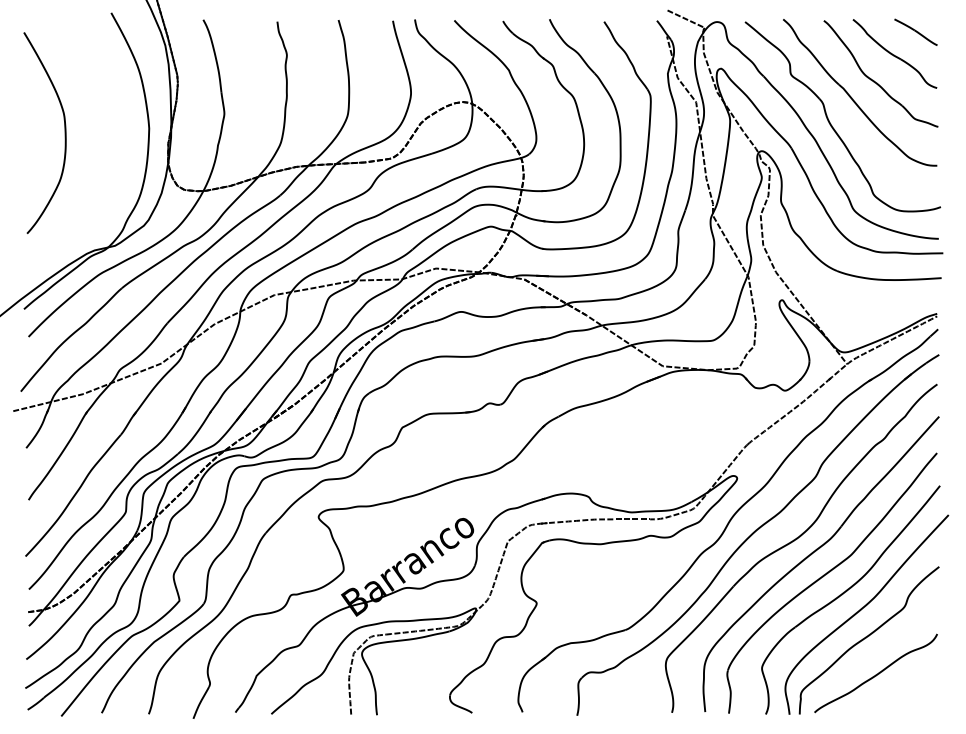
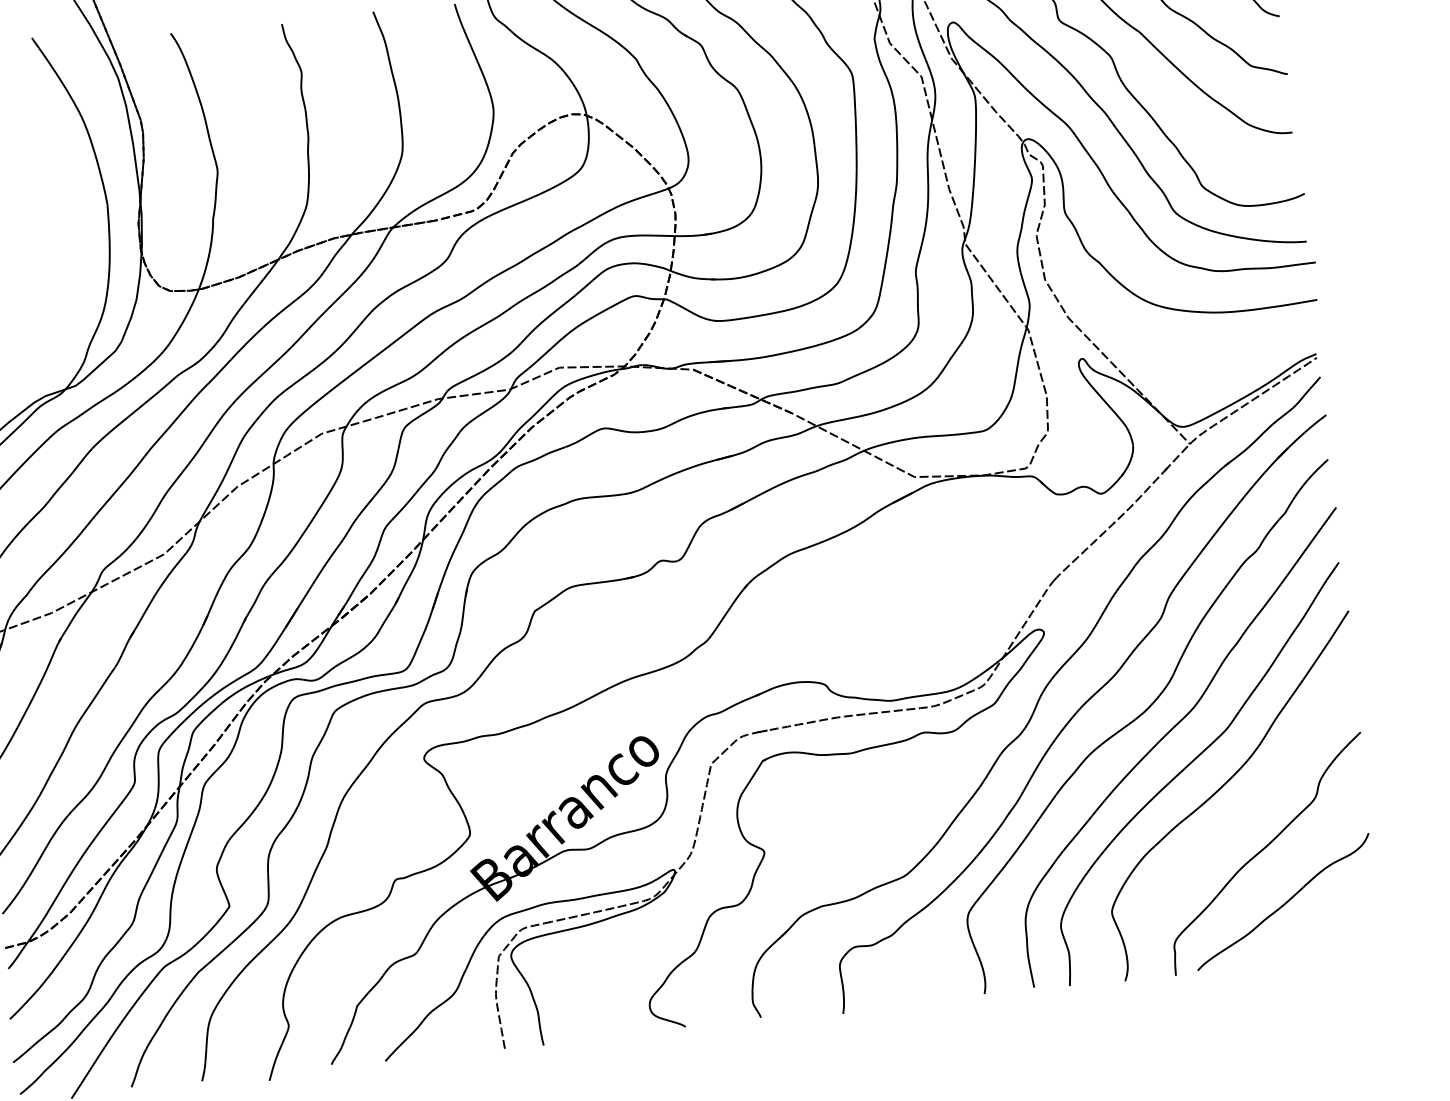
curve: (862, 609) -> (1252, 808), removed

